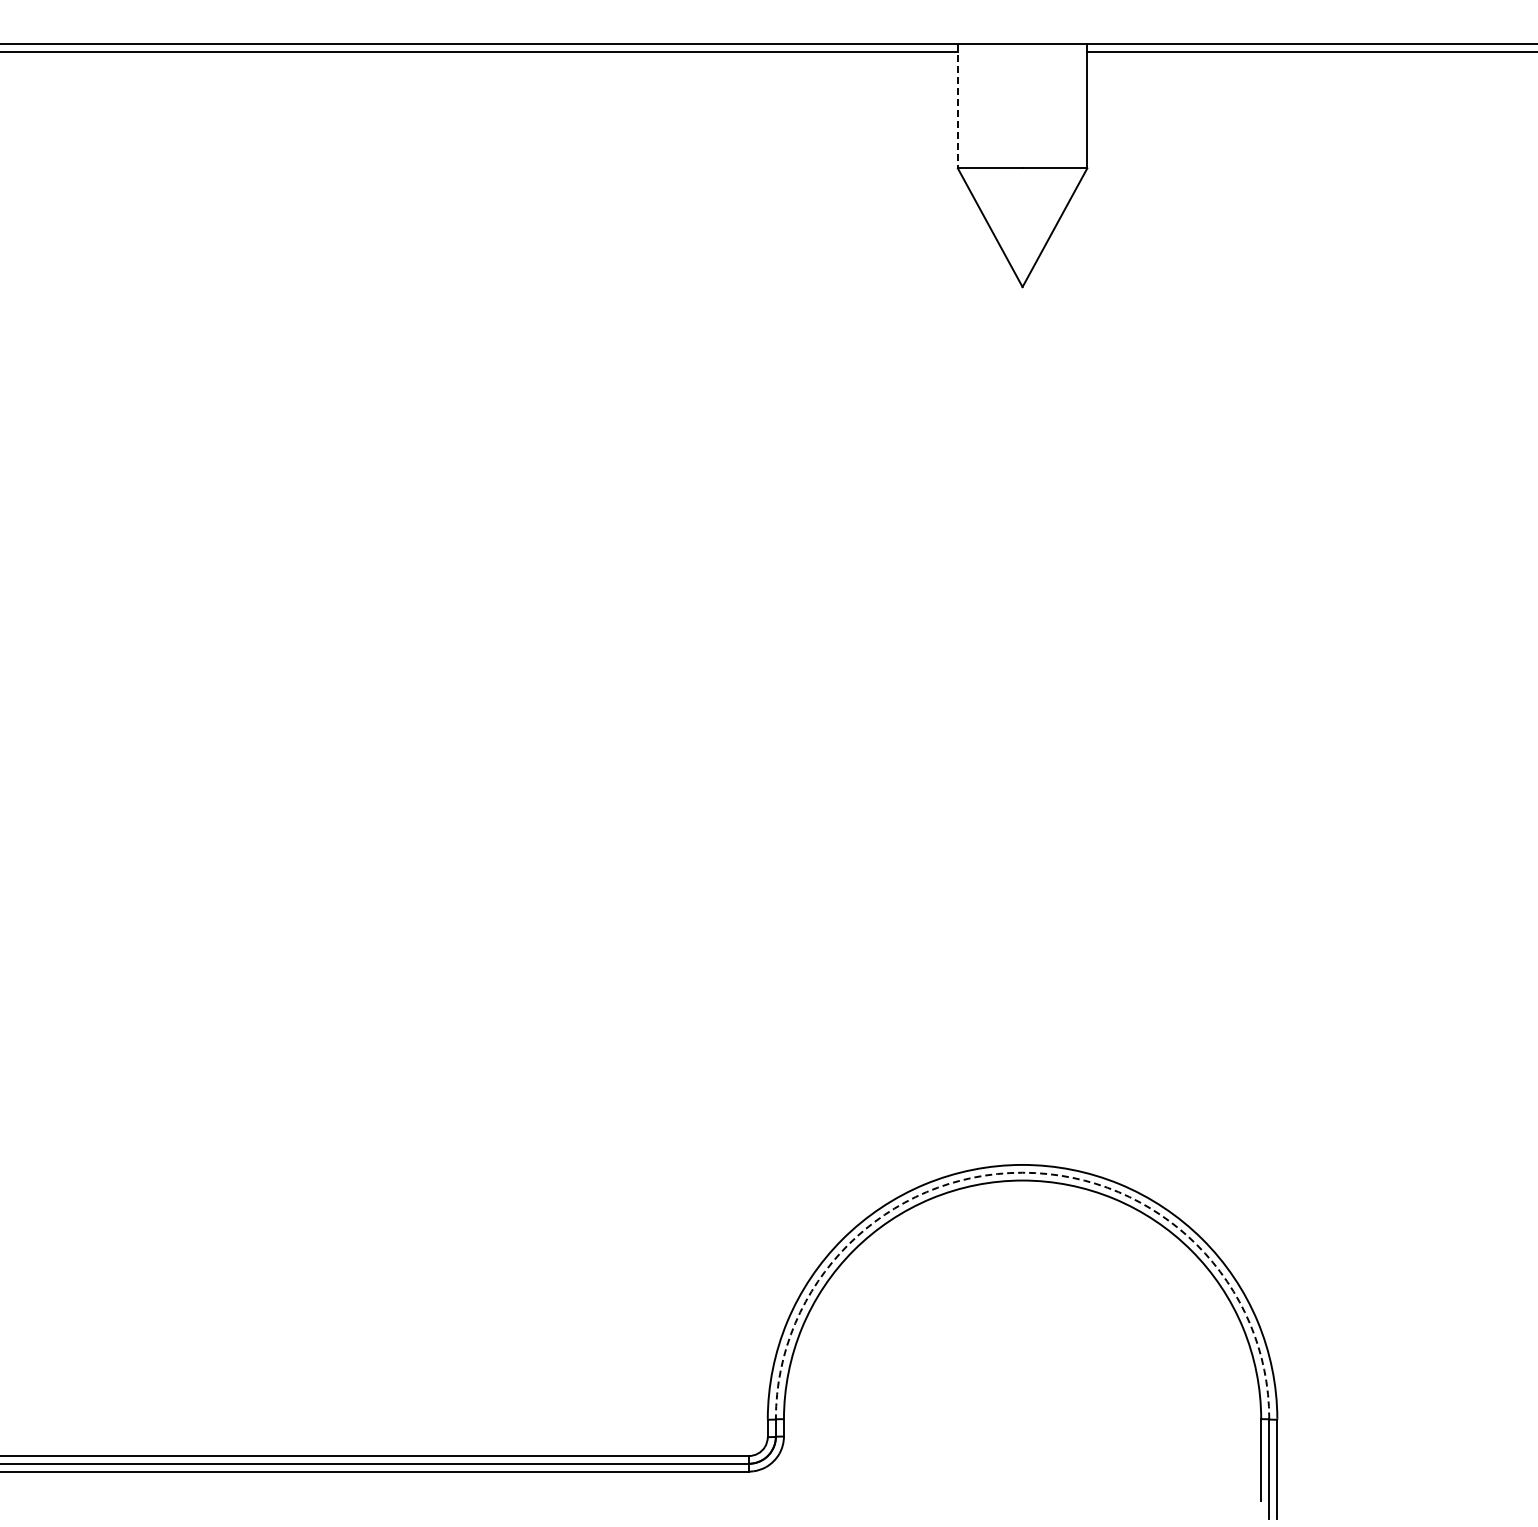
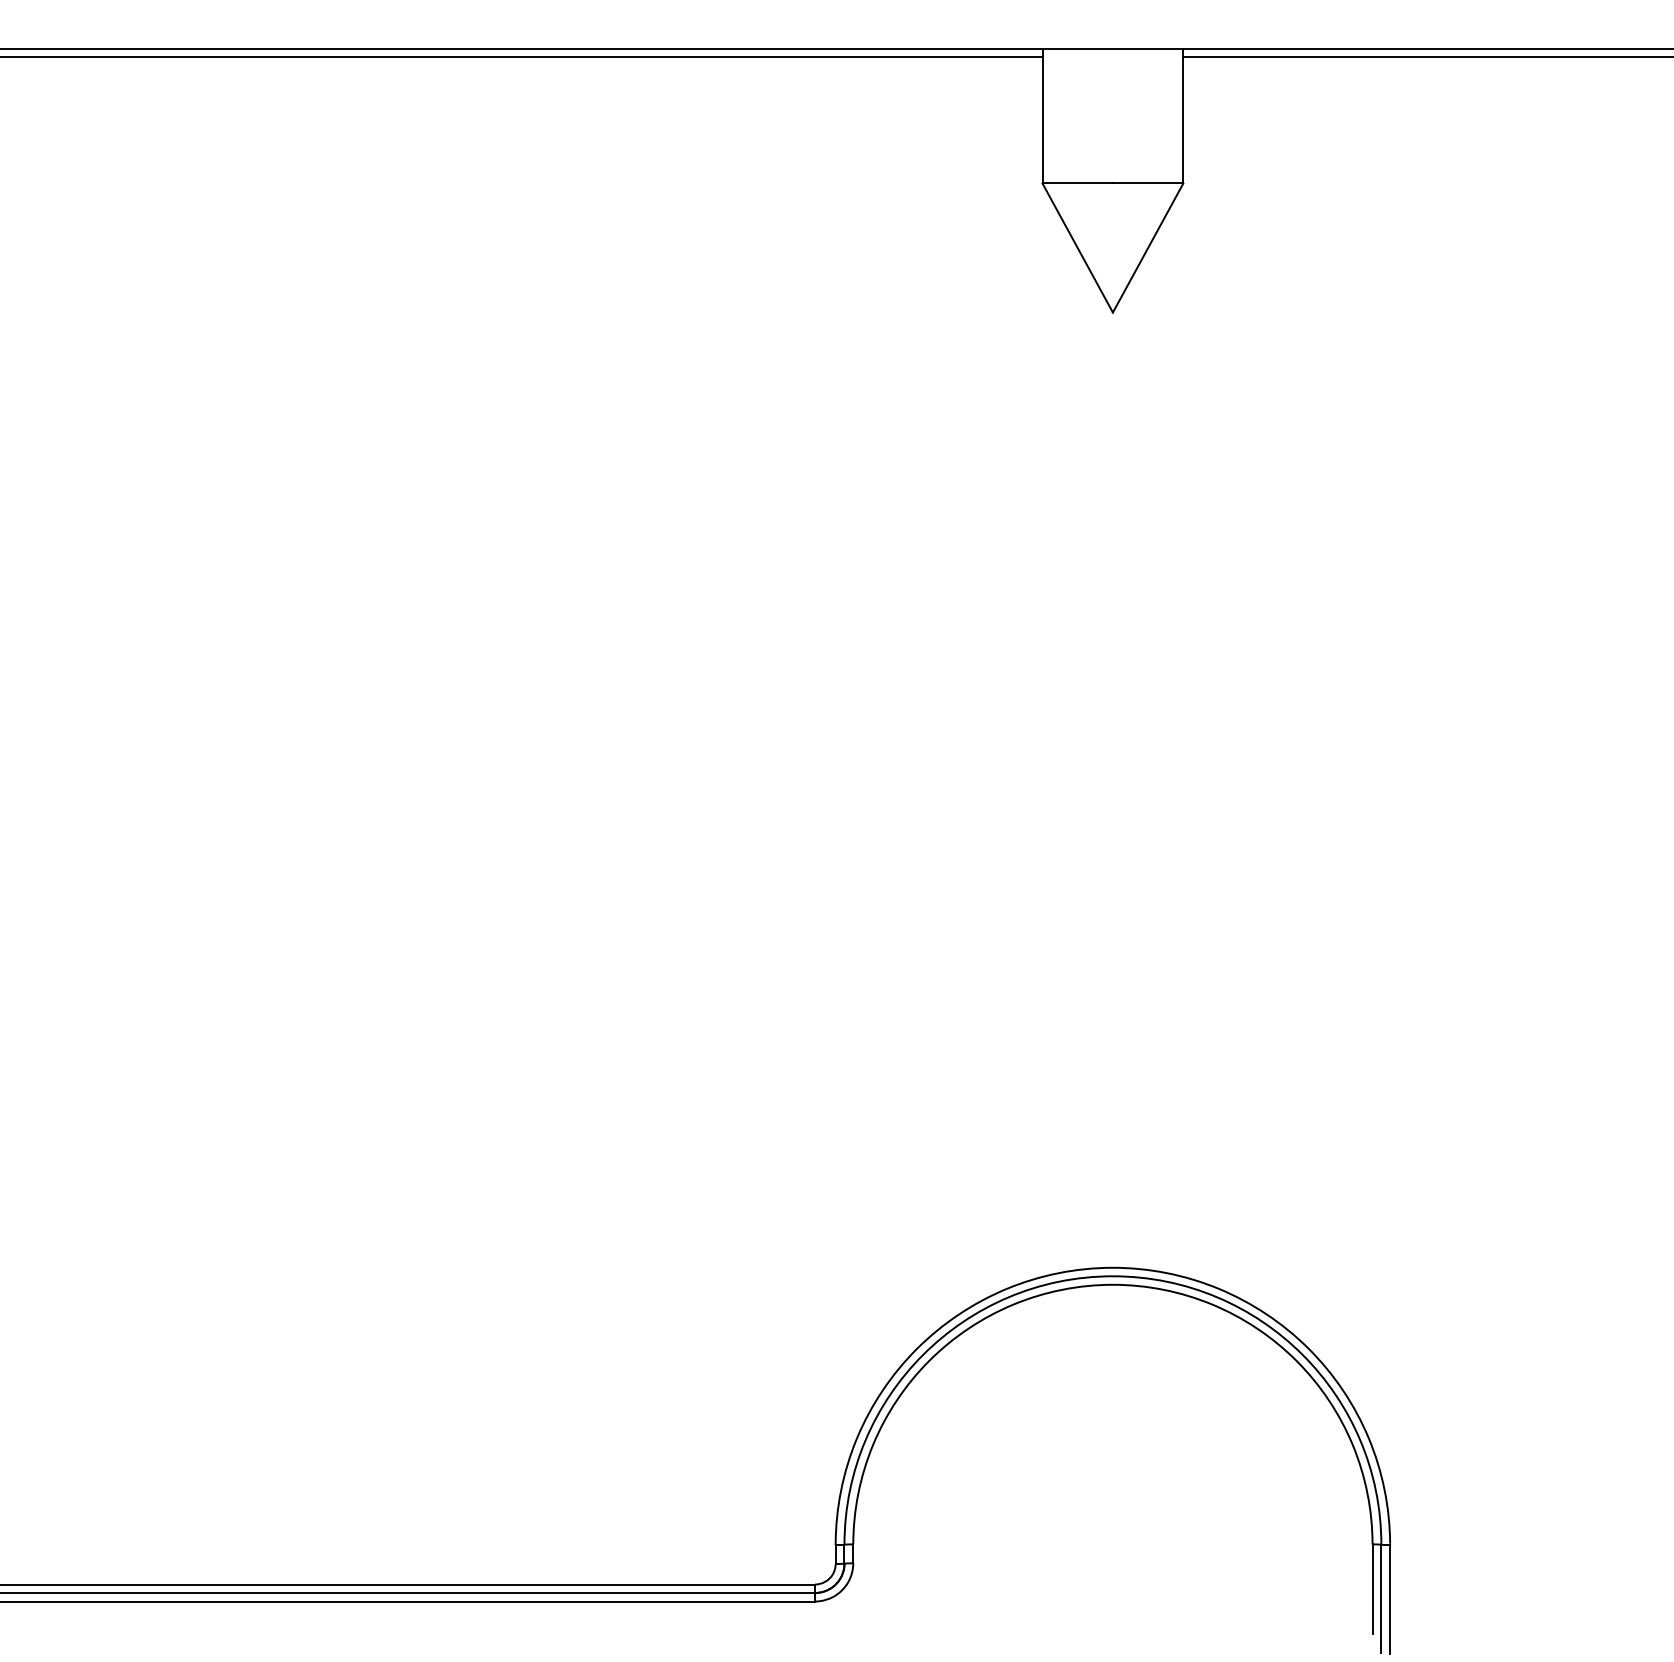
line: (957, 106) -> (1042, 116), dashed -> solid
arc: (1022, 1172) -> (1112, 1276), dashed -> solid

